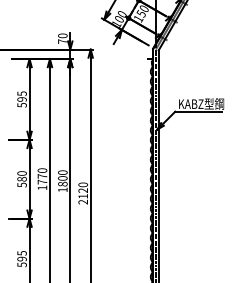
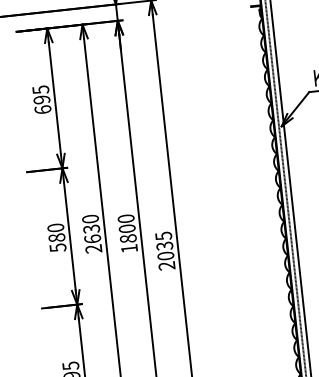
text: (21, 104) -> (41, 108), 595 -> 695
text: (42, 182) -> (92, 239), 1770 -> 2630
text: (83, 190) -> (165, 245), 2120 -> 2035

